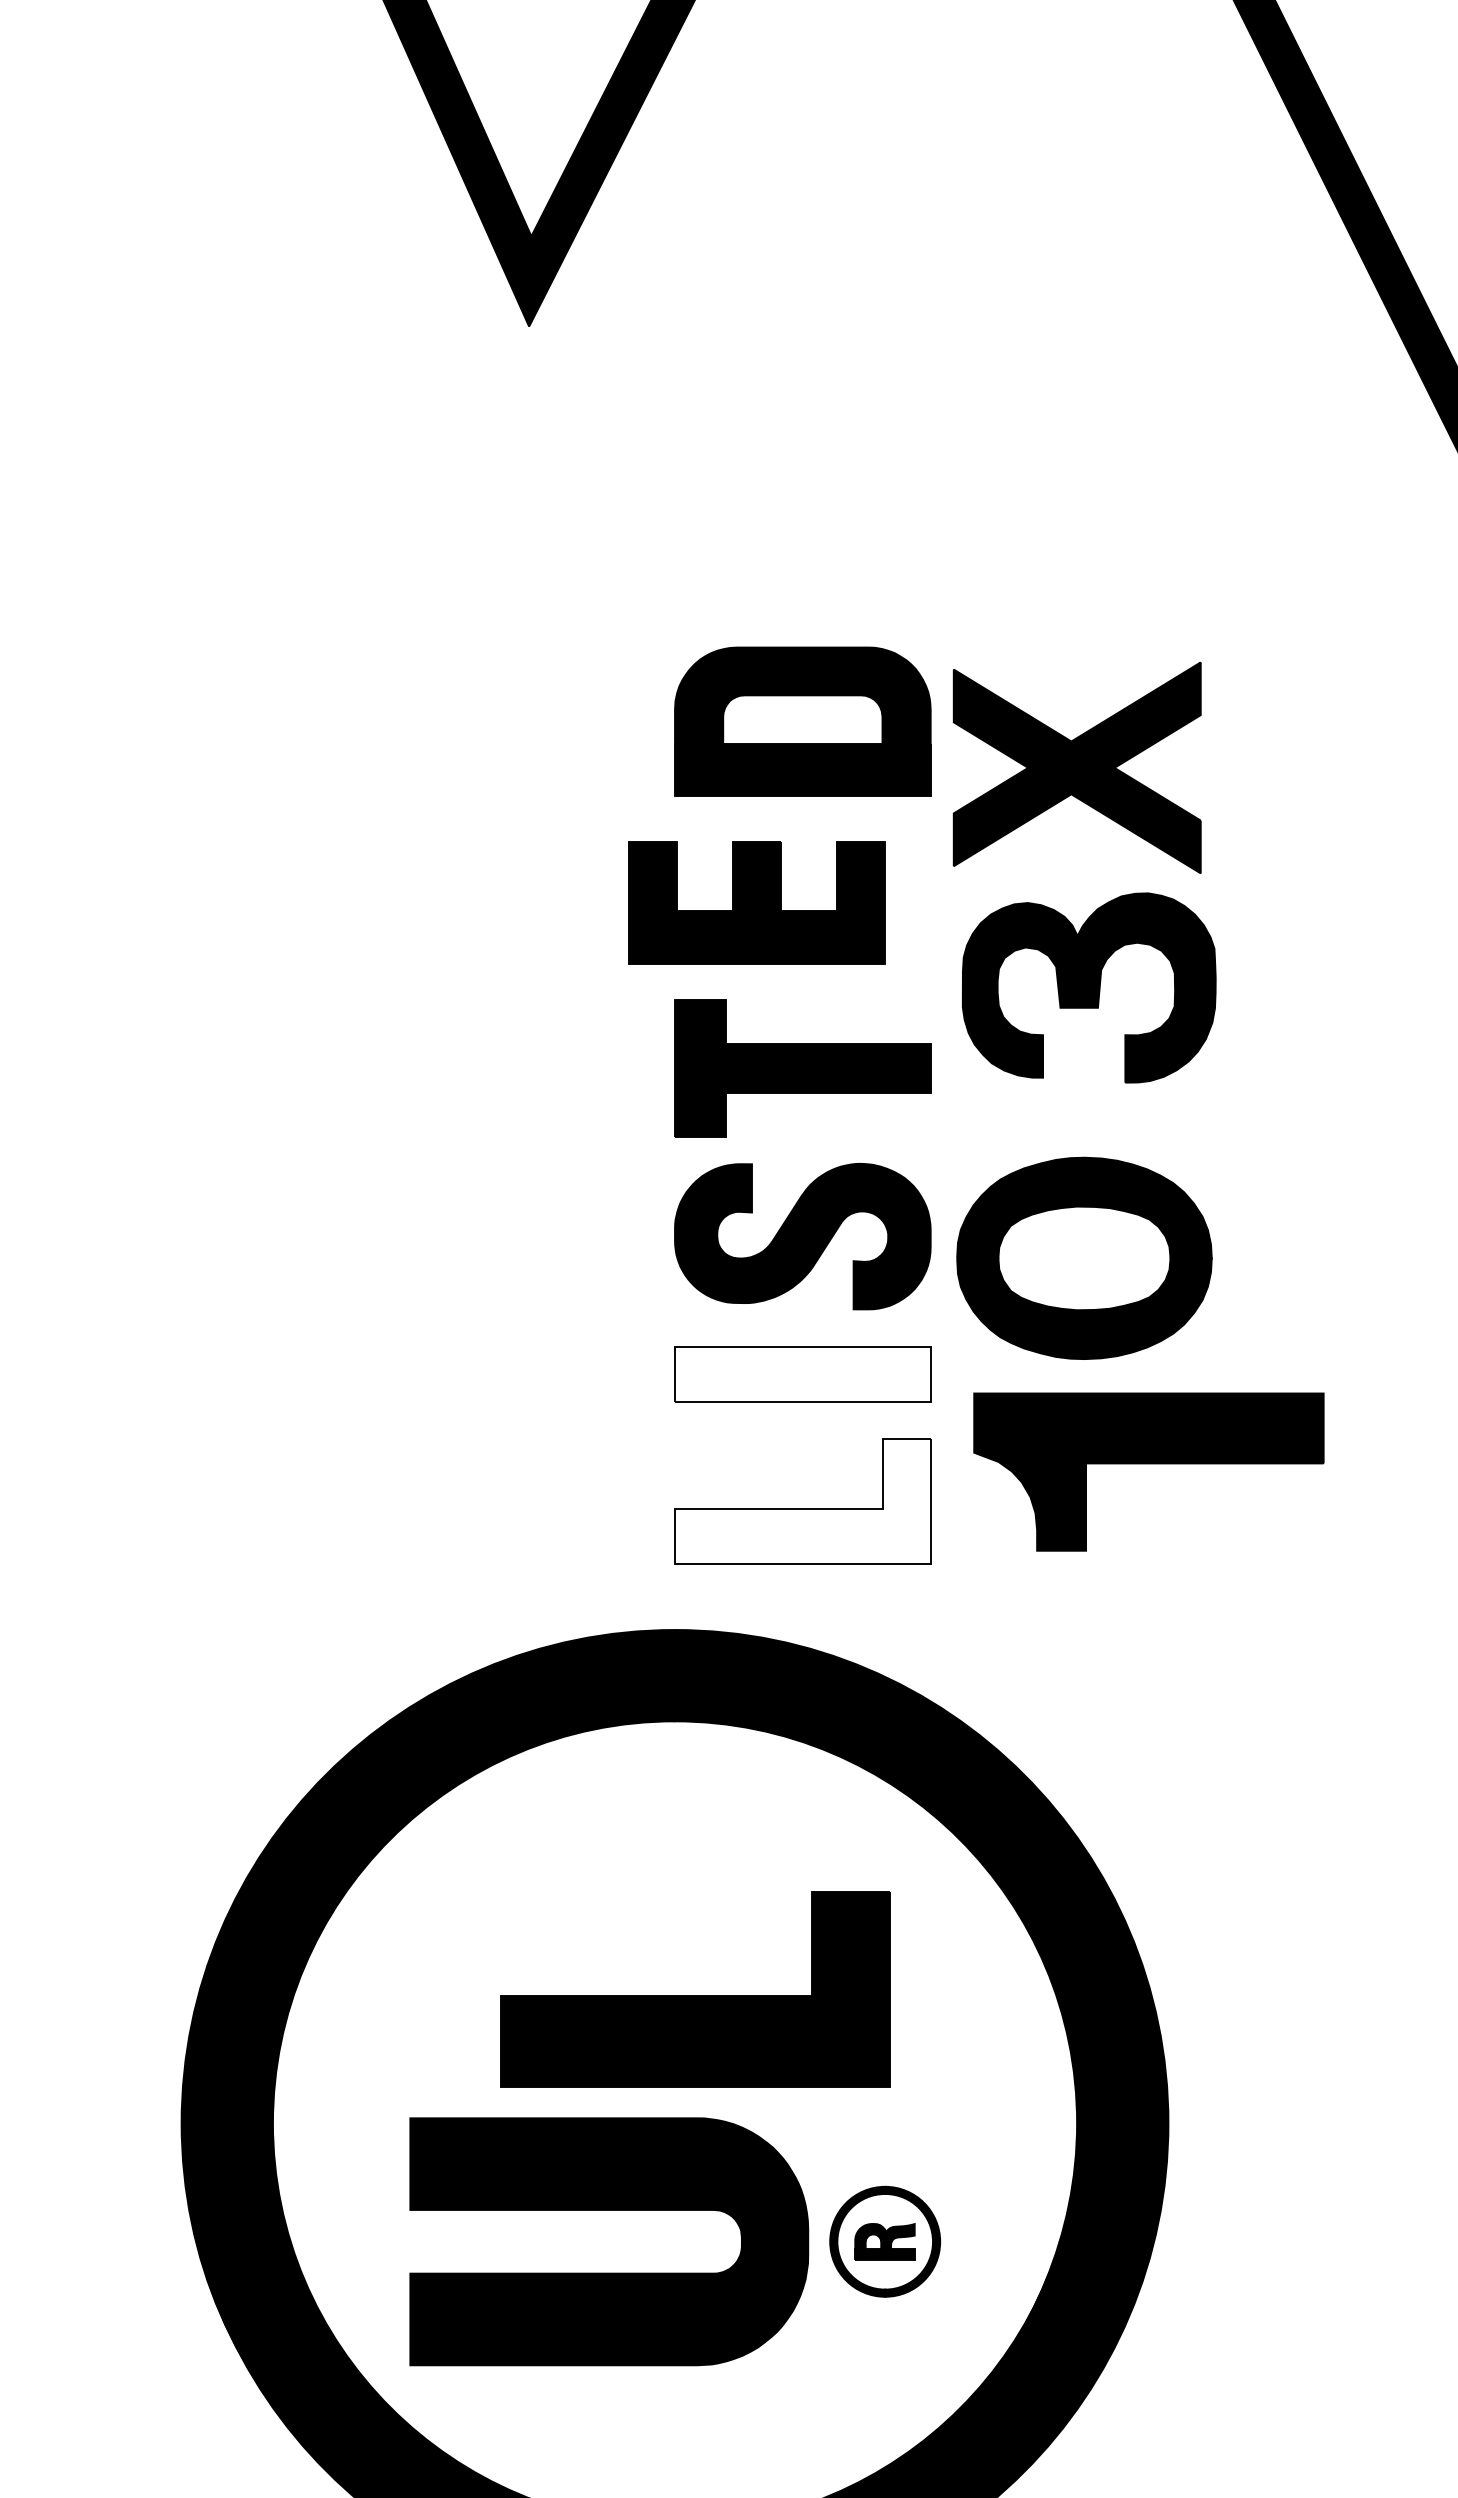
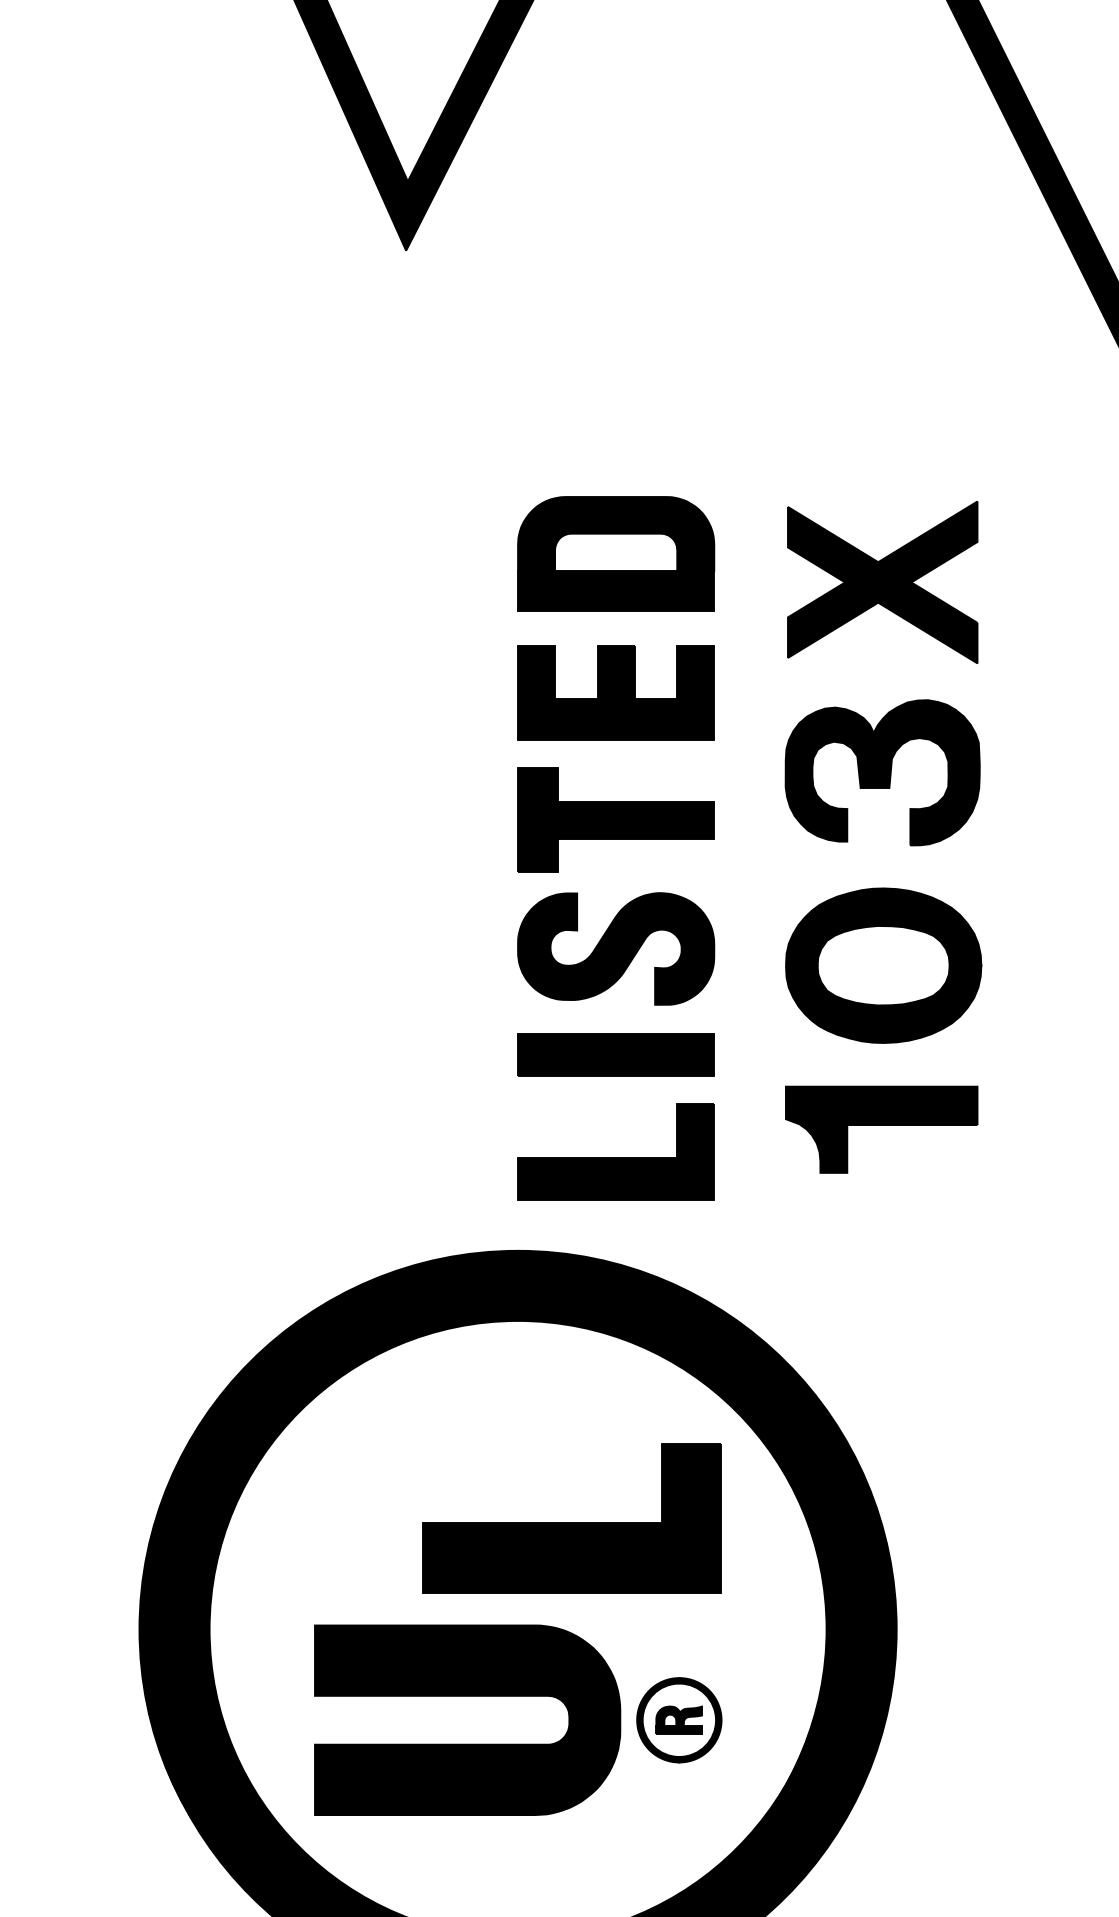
part: (1076, 767) -> (882, 582), moved
part: (756, 902) -> (615, 692), moved
part: (1088, 987) -> (882, 772), moved
part: (1084, 1257) -> (883, 965), moved
fill: (802, 1374) -> (615, 1054), added
part: (1148, 1472) -> (881, 1129), size x0.71
fill: (802, 1500) -> (615, 1151), added
part: (695, 1989) -> (572, 1518), moved

